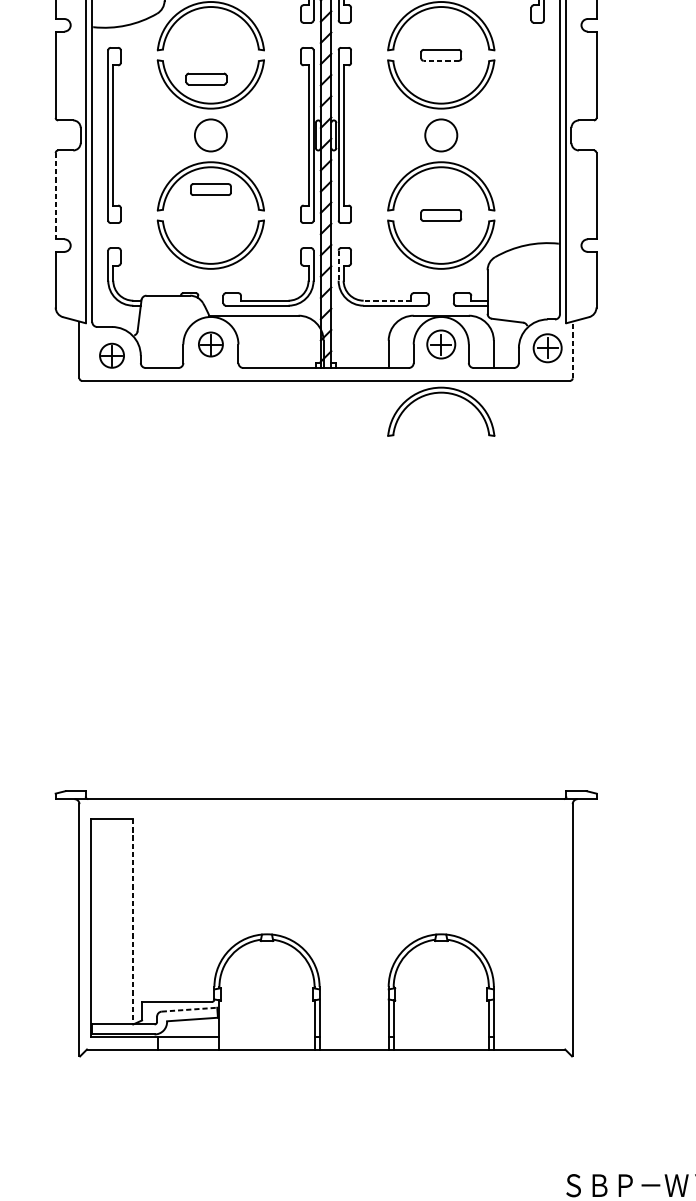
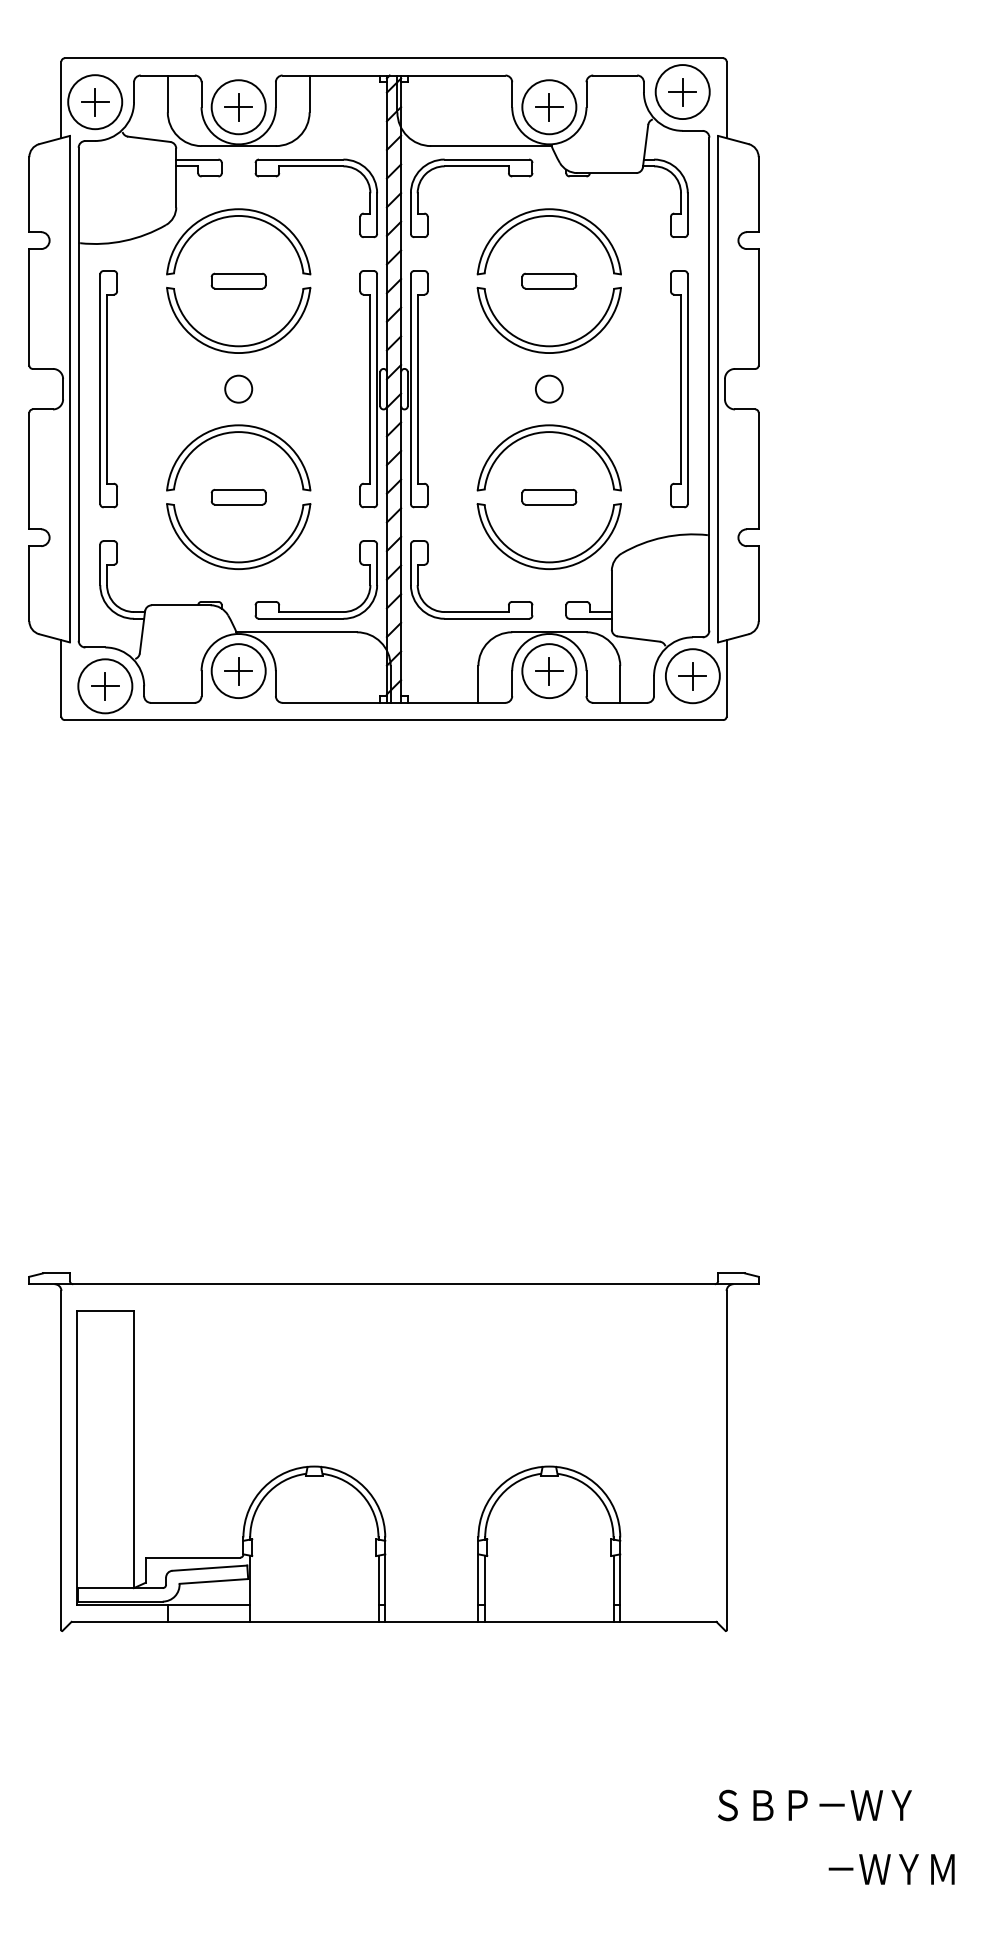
line: (441, 60) -> (549, 288), dashed -> solid
part: (206, 78) -> (238, 280), moved
circle: (210, 134) -> (238, 388), size x0.62
circle: (440, 134) -> (548, 388), size x0.62
part: (537, 135) -> (679, 389), added
part: (210, 189) -> (238, 497), moved
line: (55, 196) -> (29, 471), dashed -> solid
line: (338, 266) -> (410, 565), dashed -> solid
line: (387, 301) -> (476, 612), dashed -> solid
circle: (210, 344) -> (238, 671), size x1.67
circle: (441, 344) -> (549, 671), size x1.43
circle: (547, 348) -> (692, 676), size x1.43
line: (572, 349) -> (726, 677), dashed -> solid
circle: (112, 355) -> (105, 686), size x1.67
part: (438, 393) -> (545, 737), removed
line: (133, 922) -> (134, 1450), dashed -> solid
line: (189, 1009) -> (209, 1568), dashed -> solid

